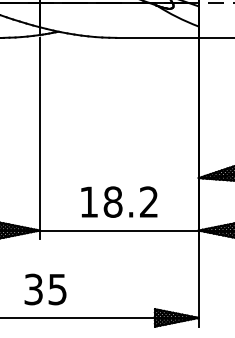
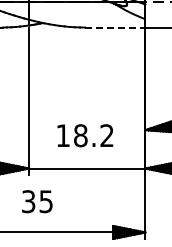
line: (157, 37) -> (115, 27), solid -> dashed
text: (119, 201) -> (85, 135), moved
text: (45, 289) -> (37, 201), moved

